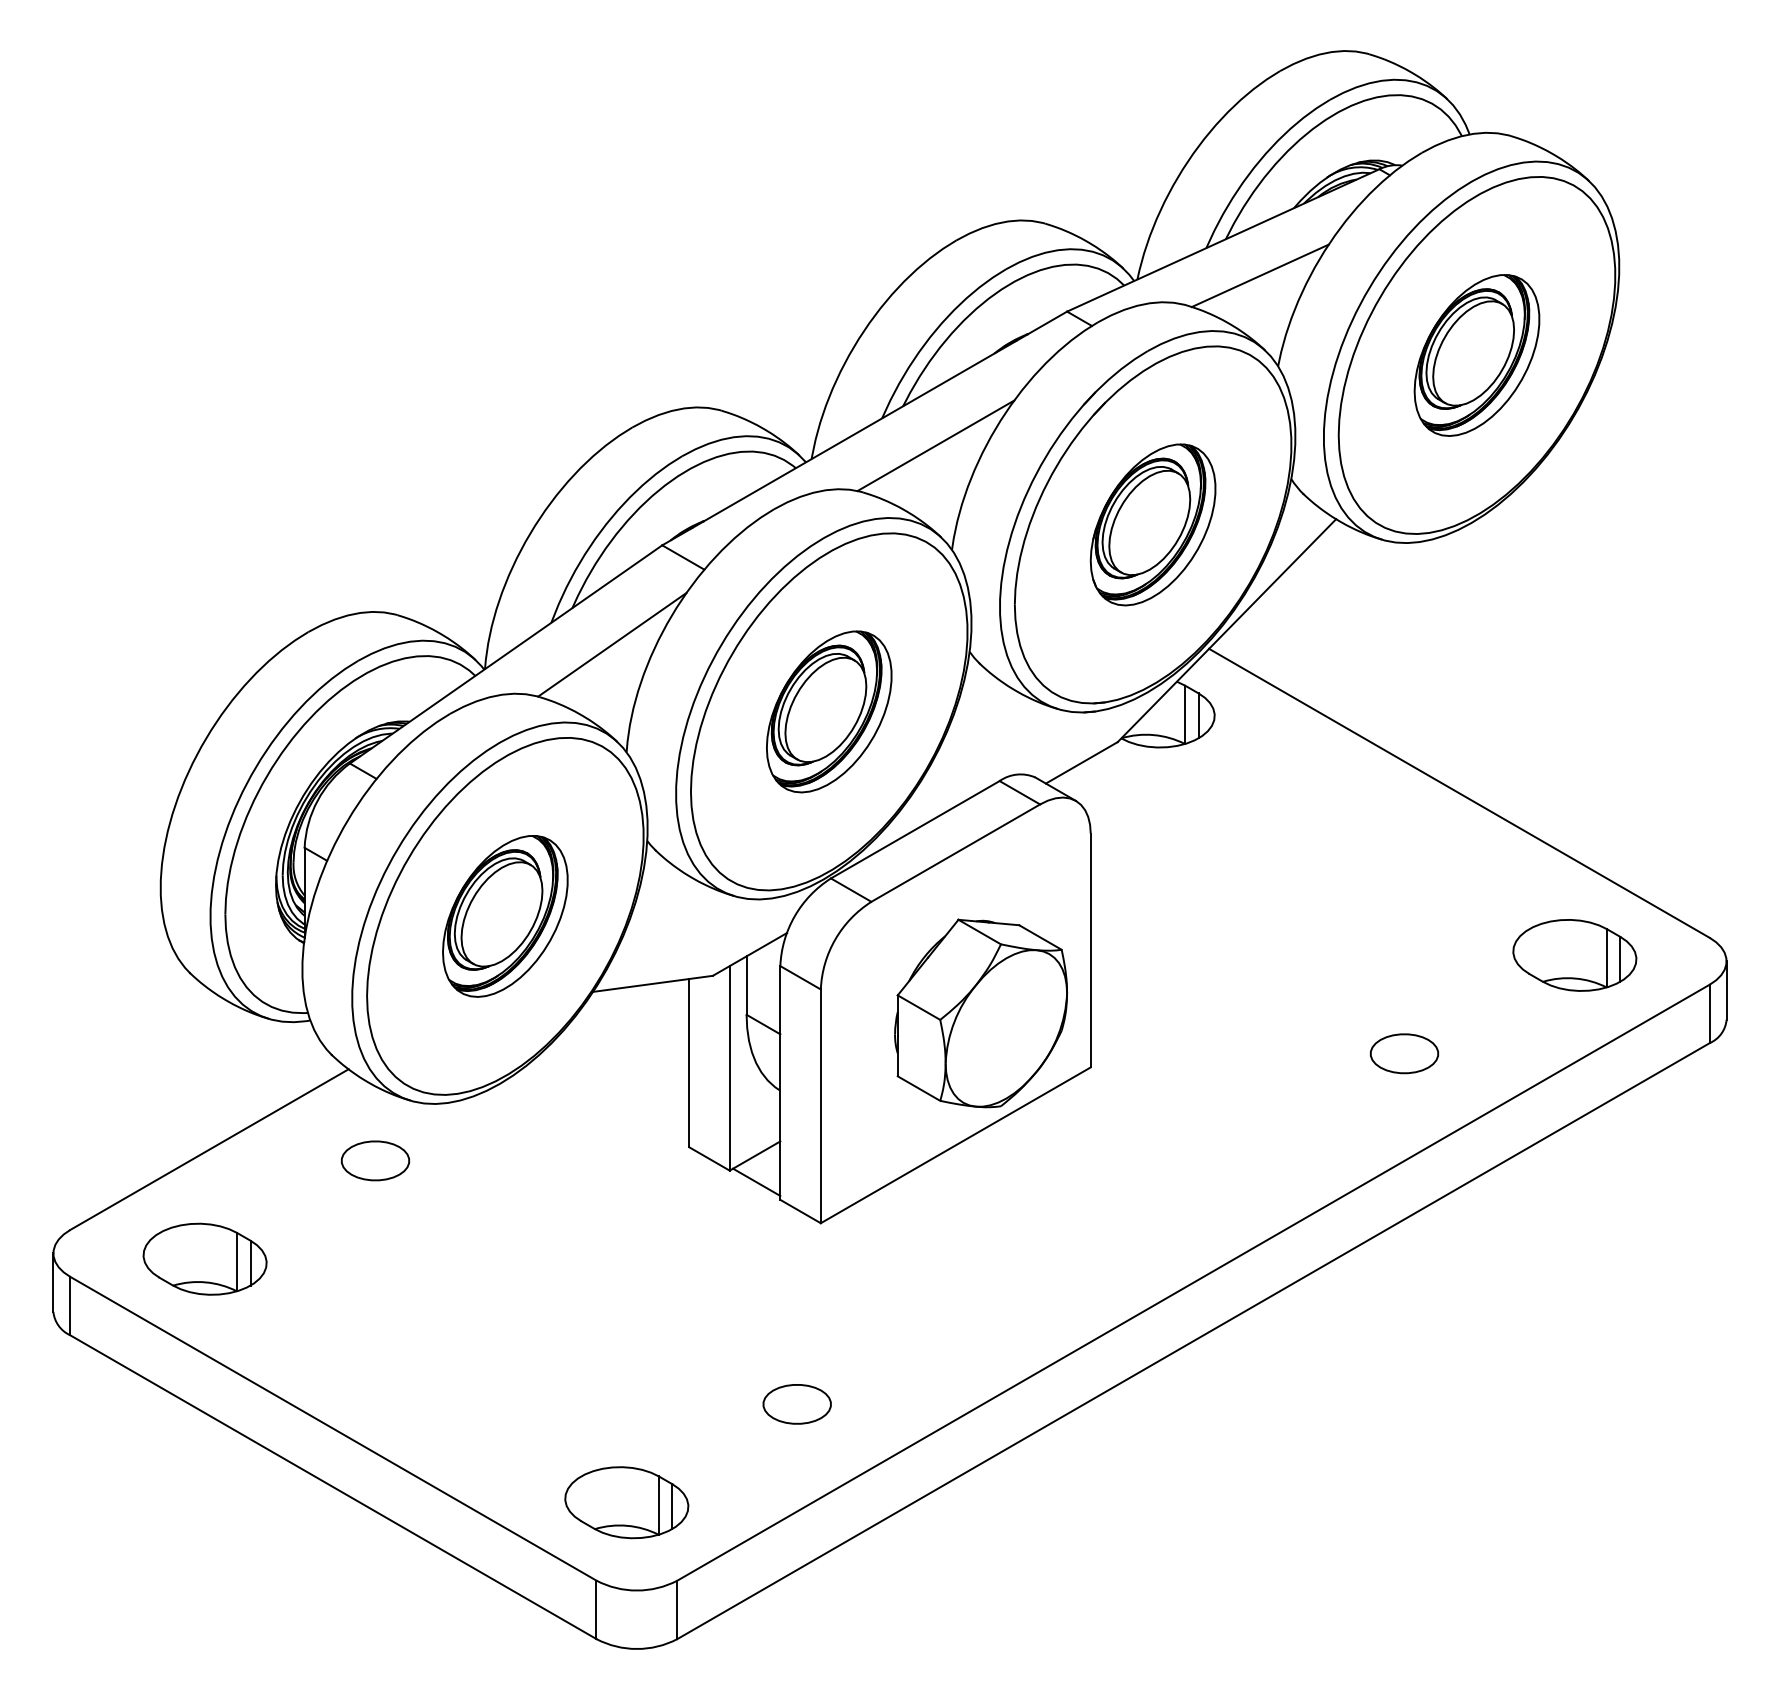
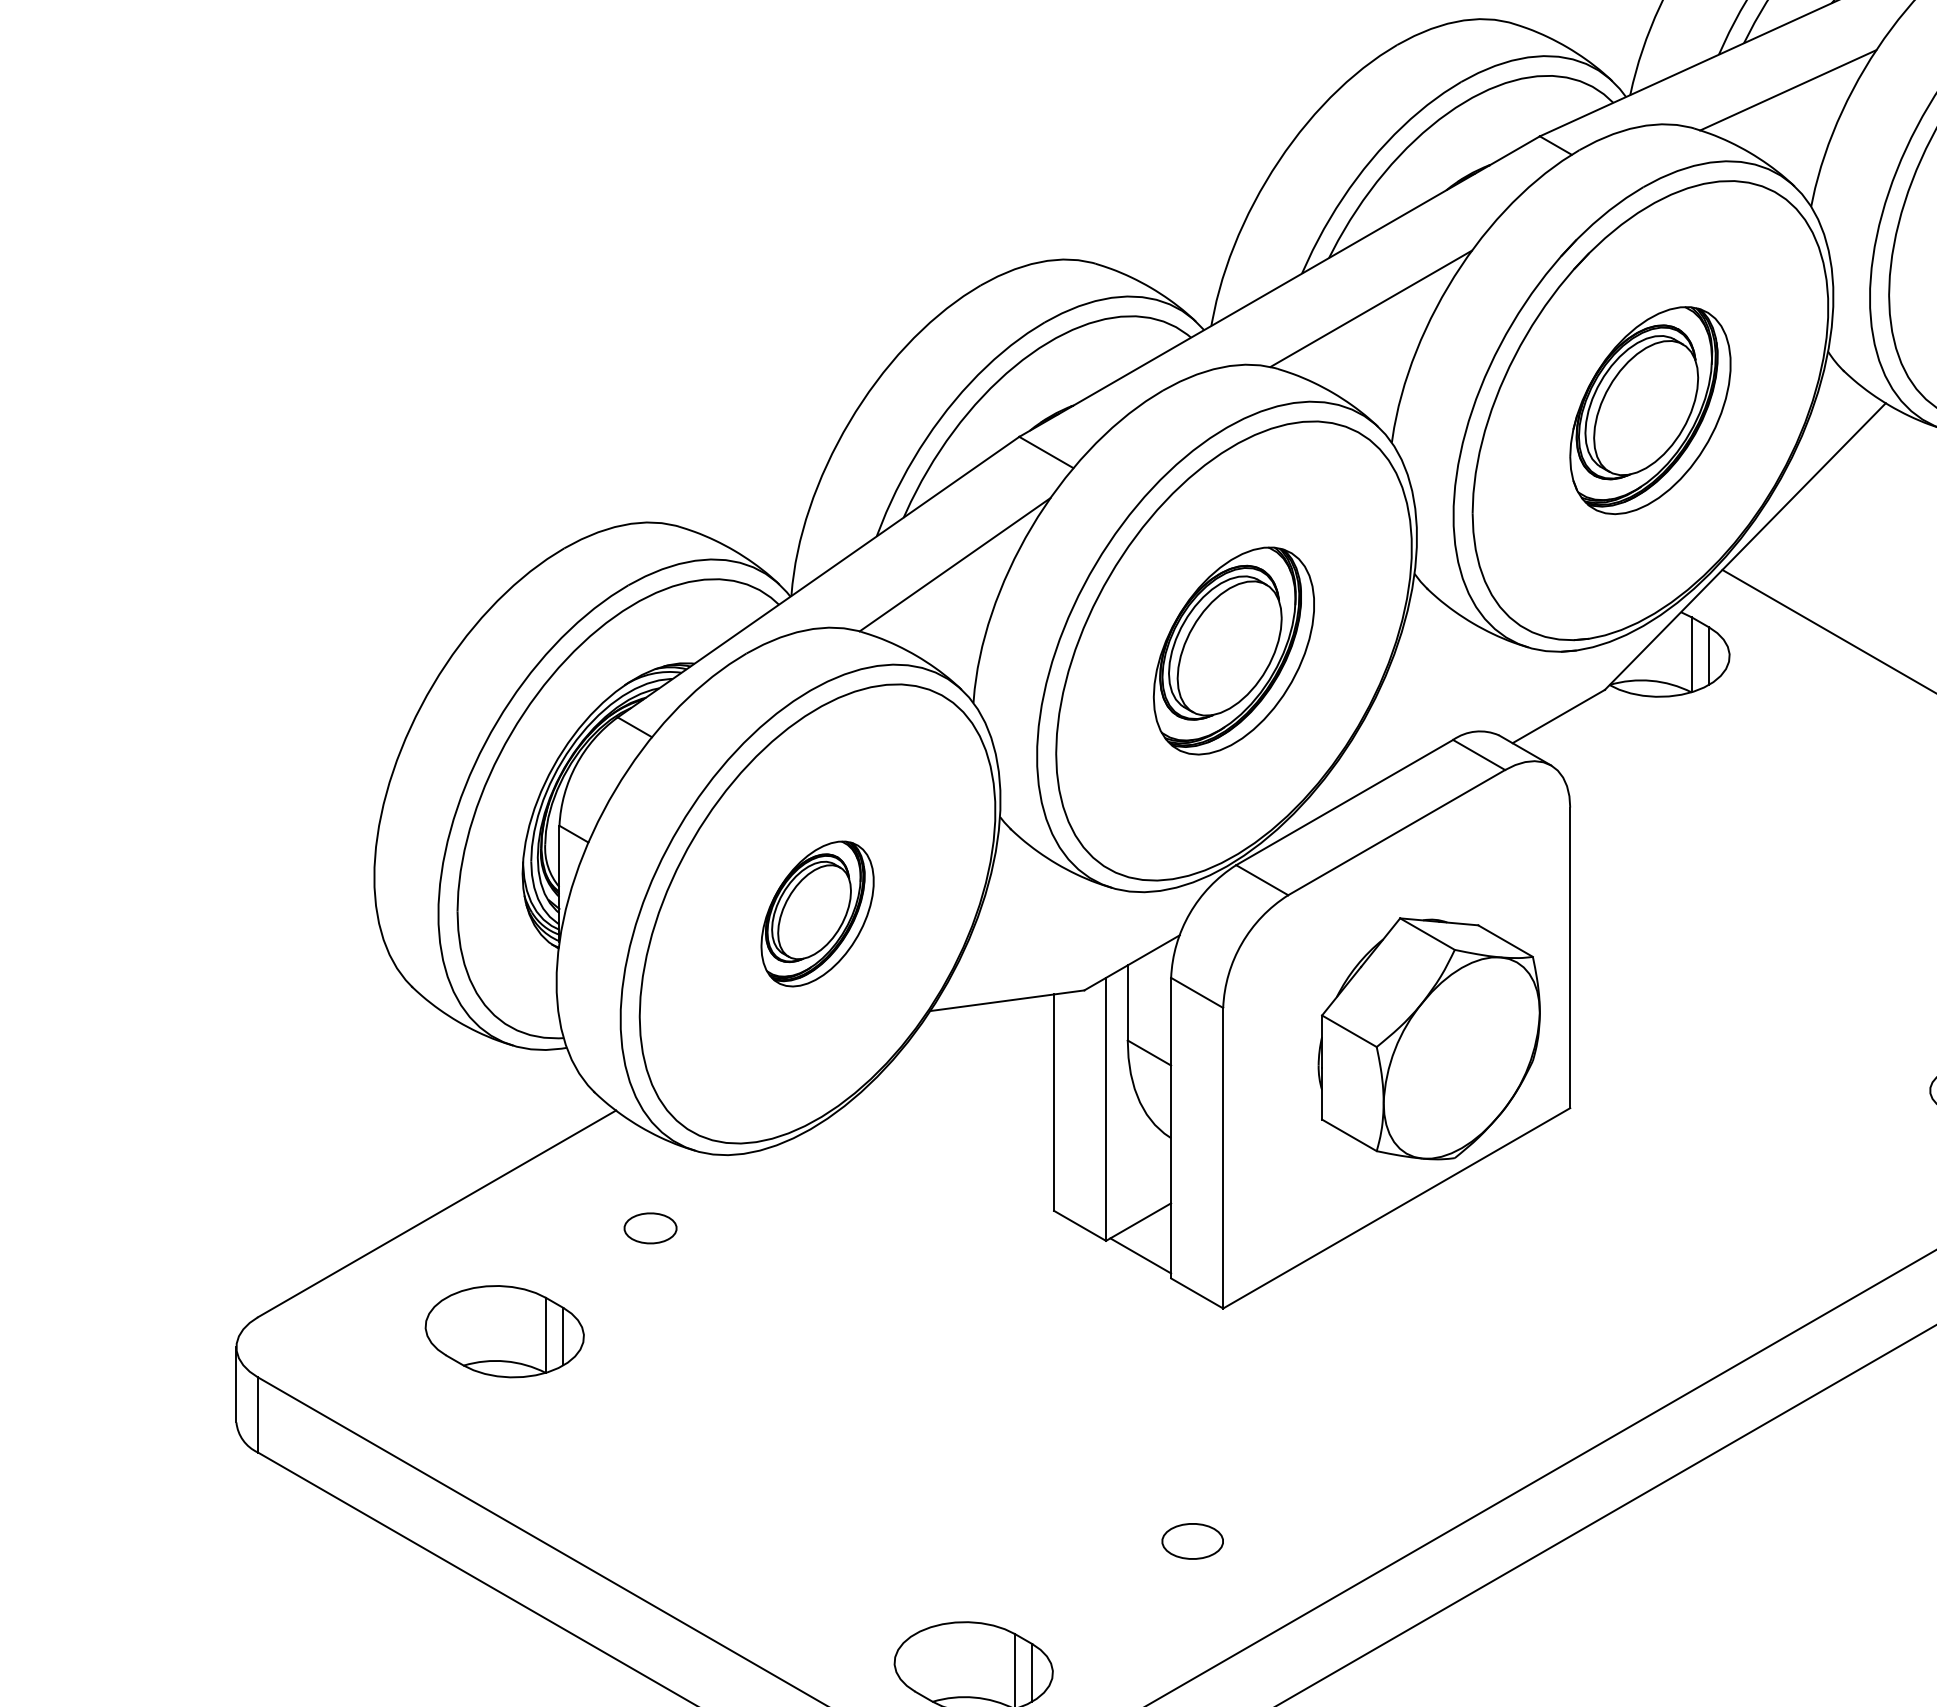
part: (505, 916) -> (817, 914), size x0.7
part: (375, 1160) -> (650, 1227), size x0.6
part: (204, 1258) -> (504, 1330), moved
part: (796, 1404) -> (1191, 1541), size x0.7

